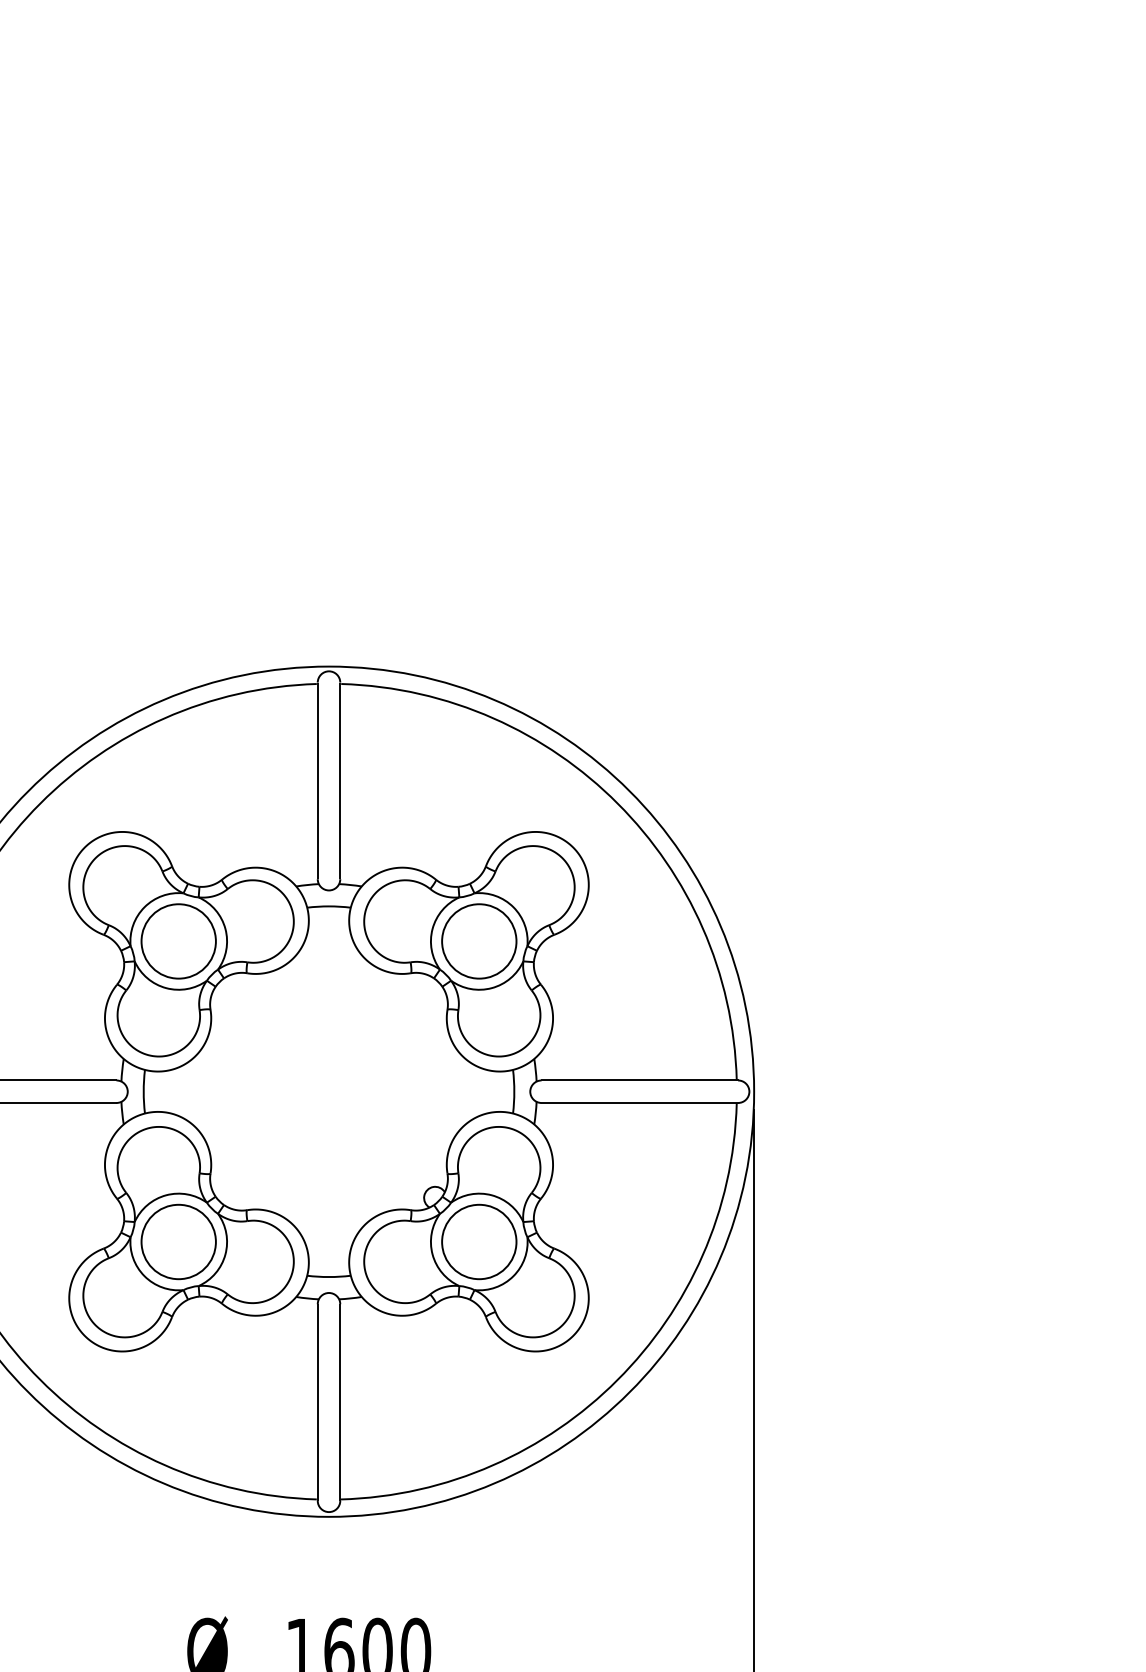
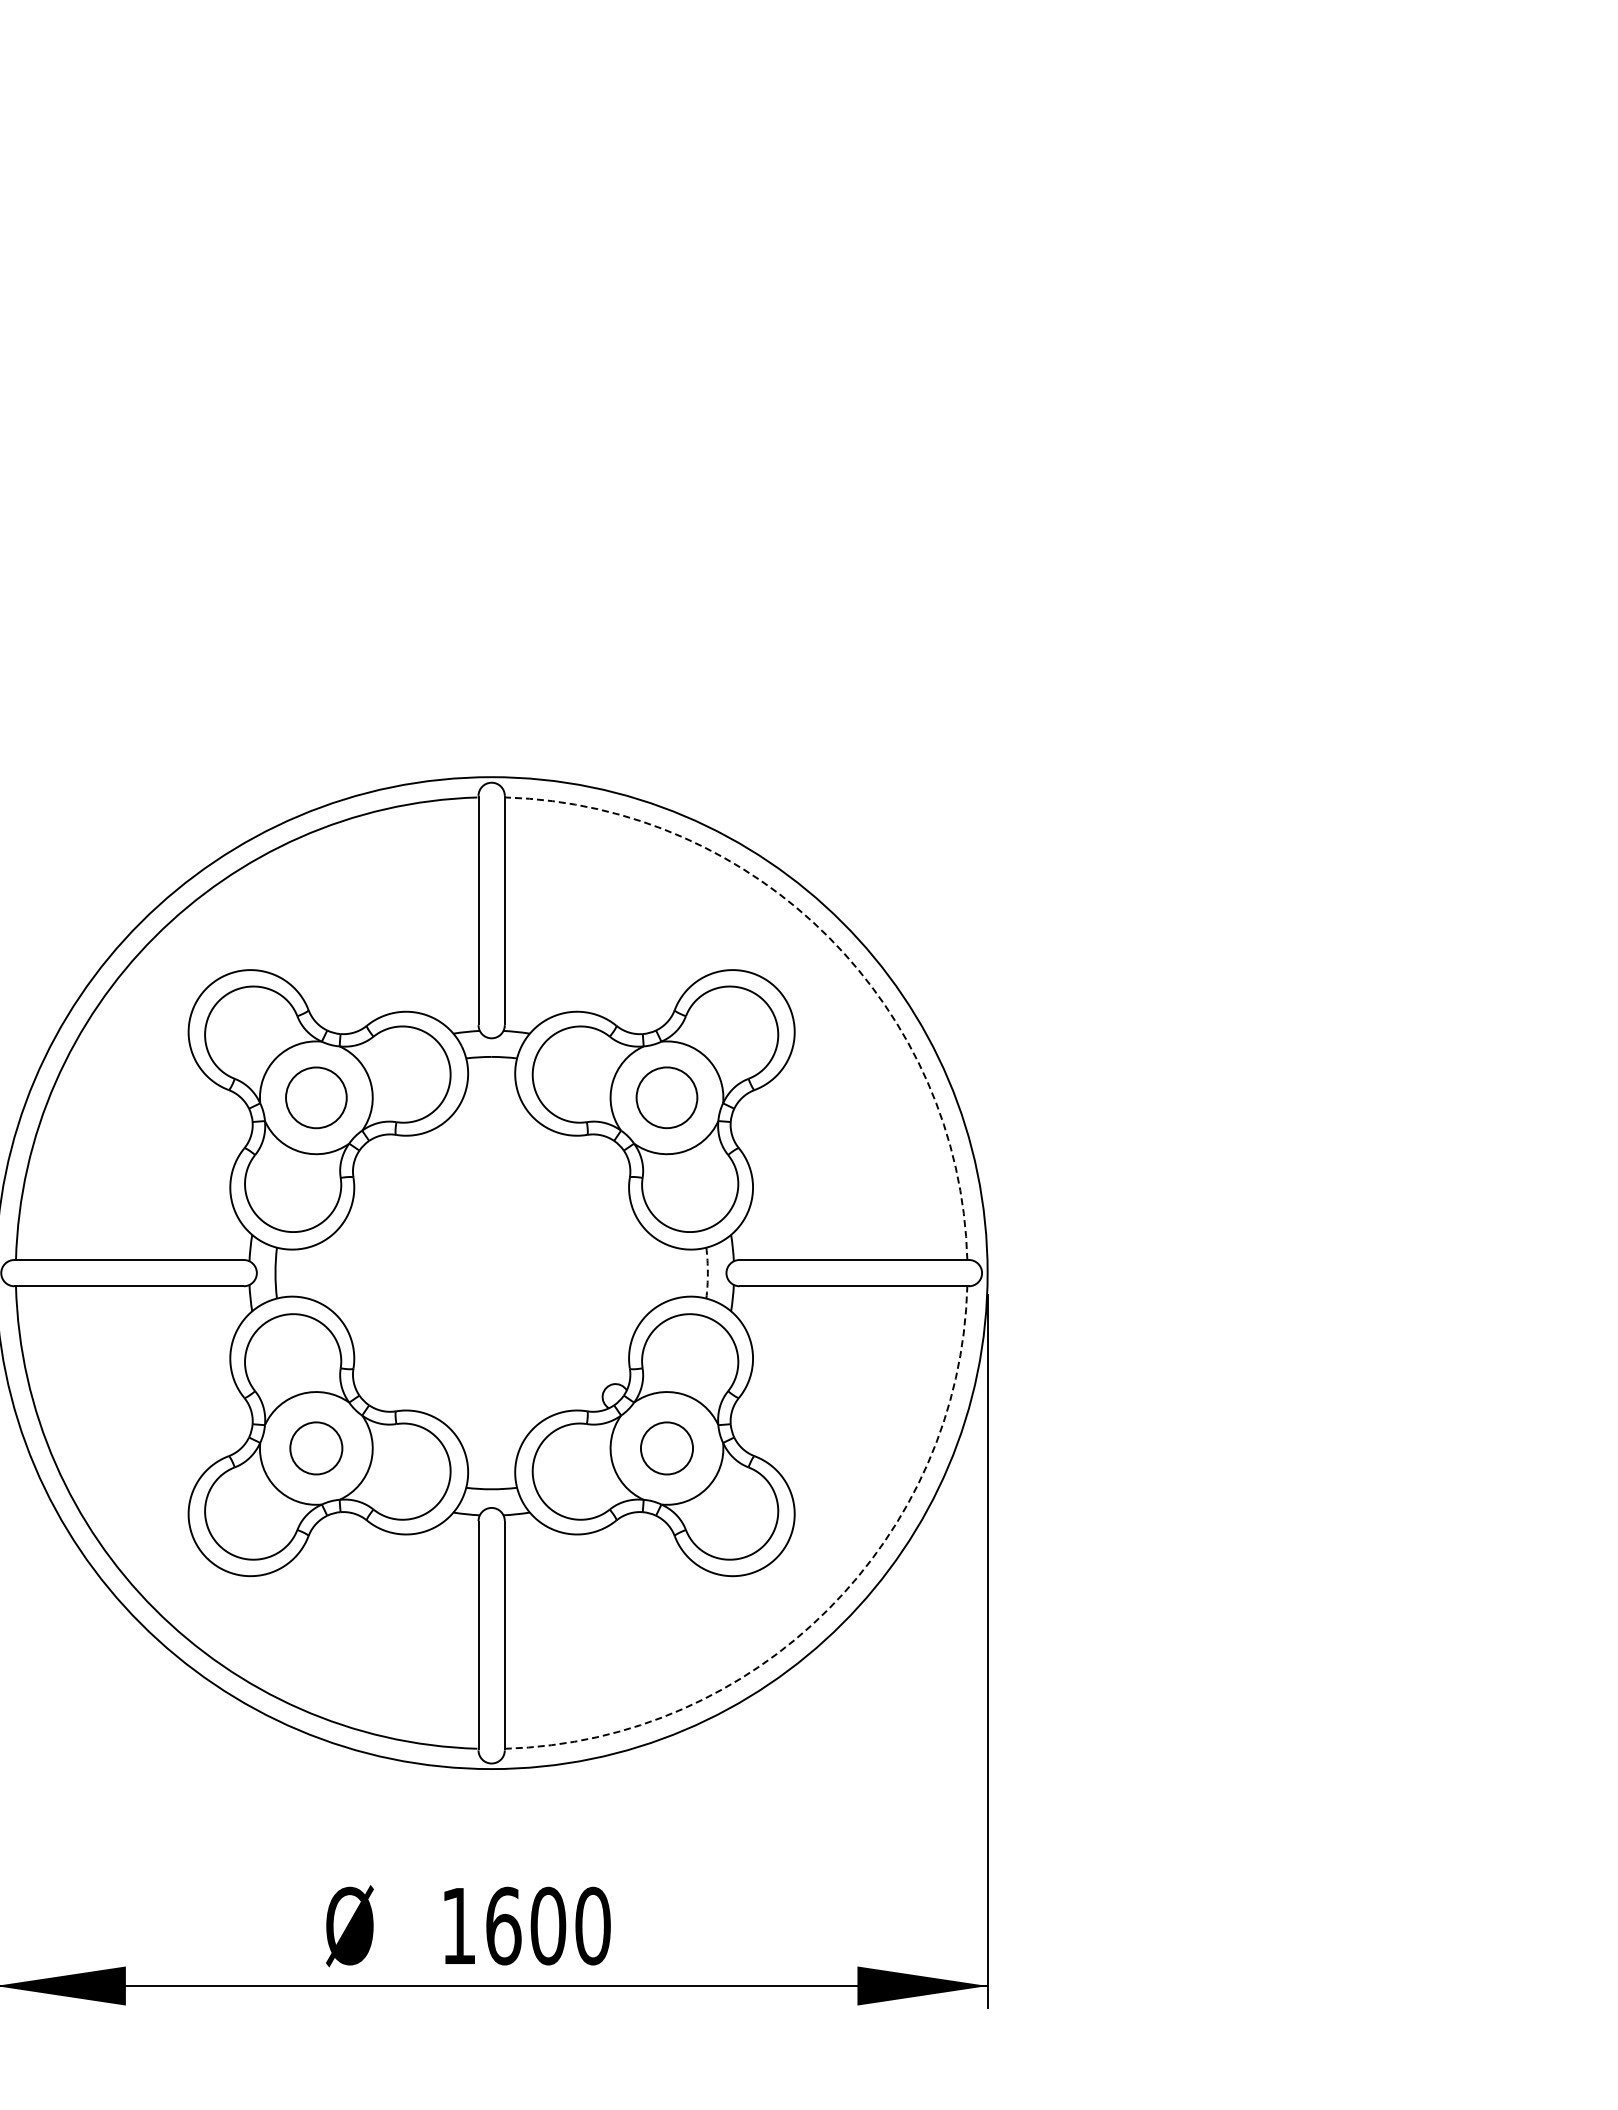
arc: (617, 804) -> (828, 937), solid -> dashed
circle: (178, 941) -> (316, 1097), size x0.7
circle: (478, 941) -> (666, 1097), size x0.7
arc: (514, 1092) -> (707, 1273), solid -> dashed
circle: (178, 1242) -> (315, 1448), size x0.6
circle: (478, 1242) -> (666, 1448), size x0.6
arc: (617, 1380) -> (828, 1609), solid -> dashed

